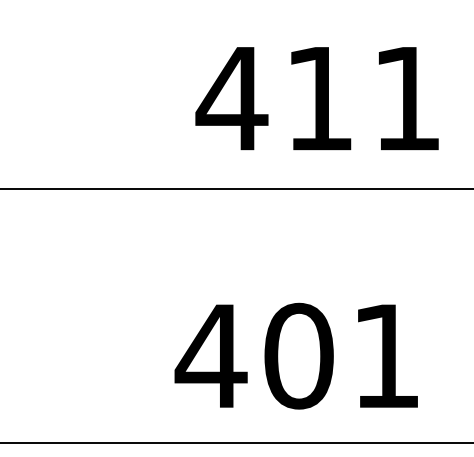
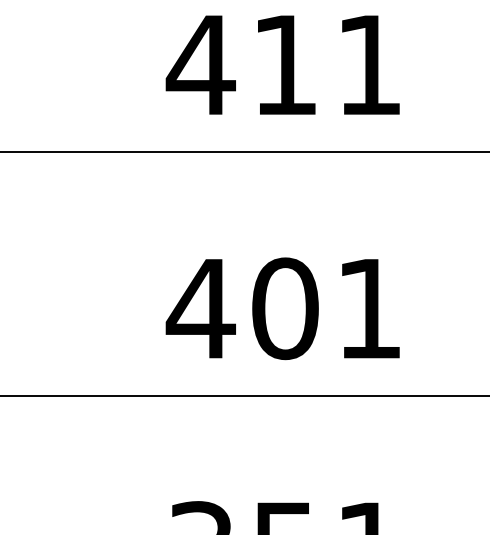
text: (316, 97) -> (282, 64), moved
text: (296, 355) -> (282, 308), moved

